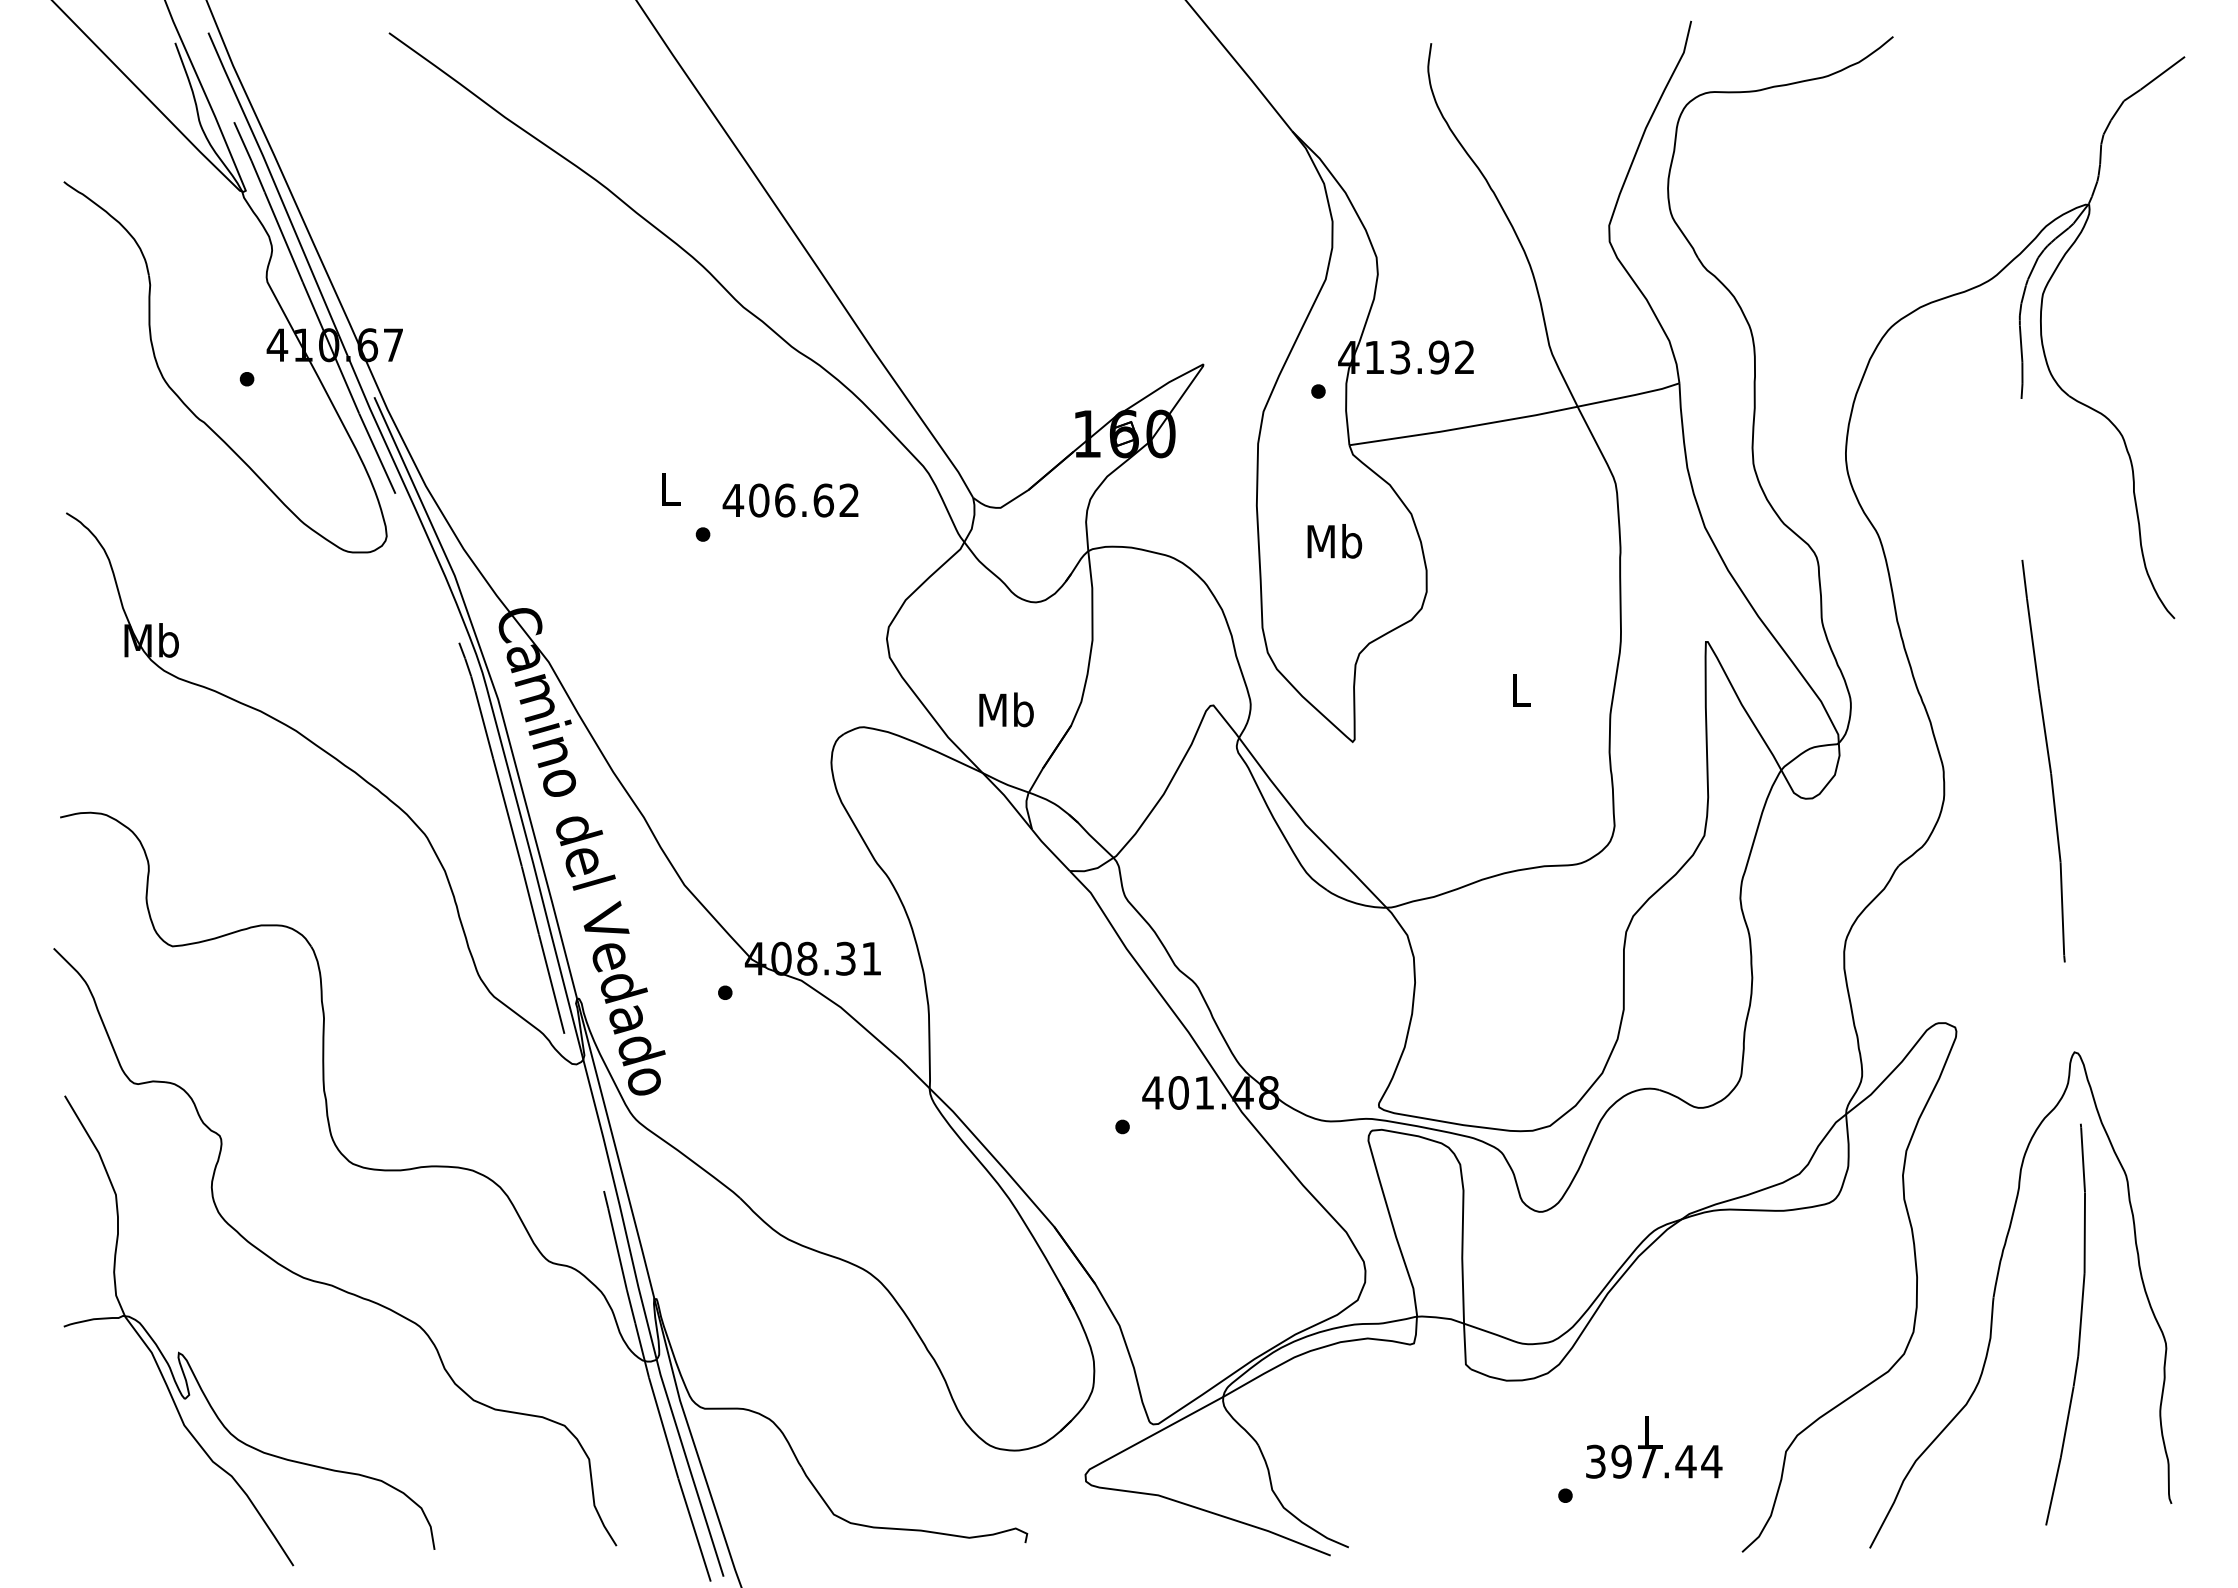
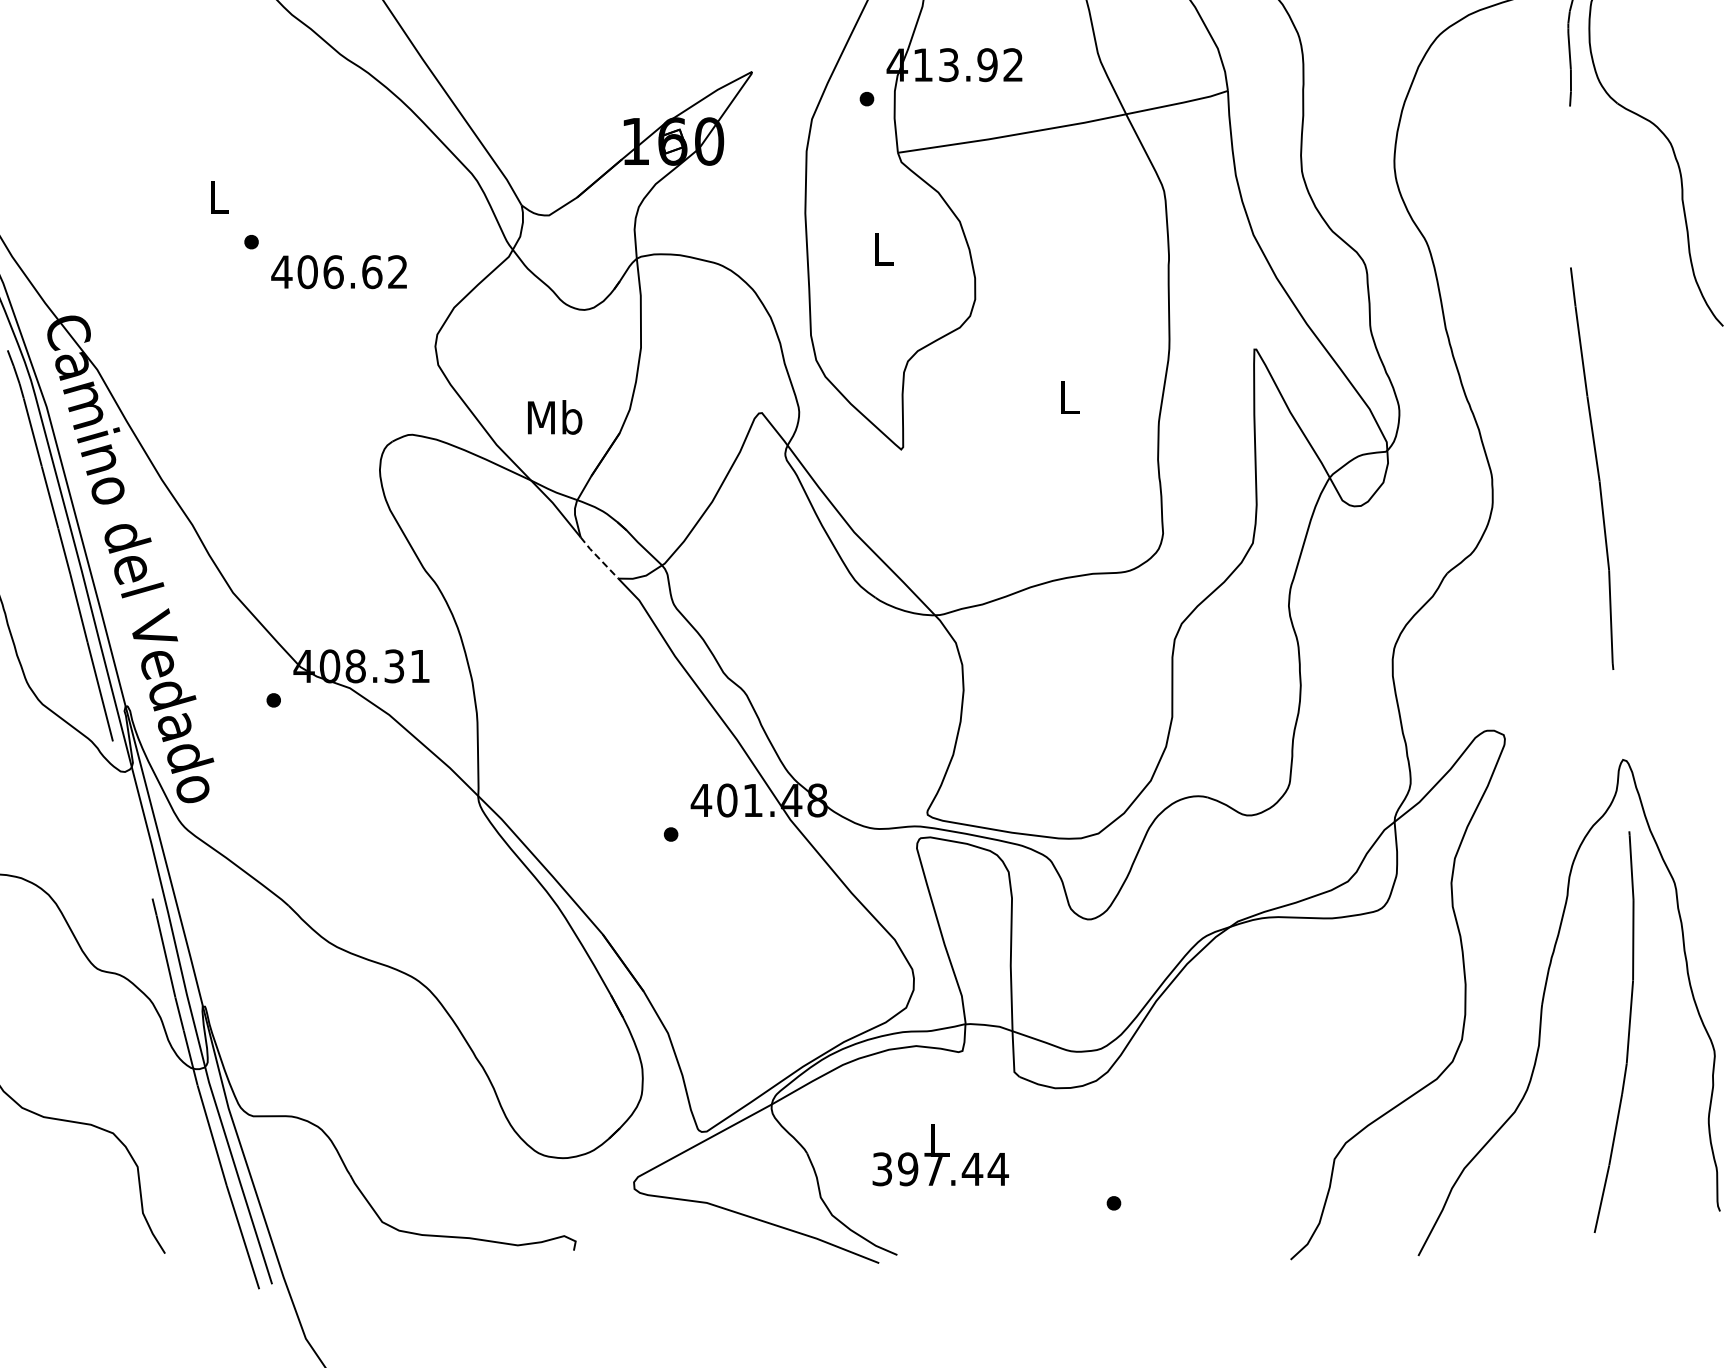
text: (790, 500) -> (339, 272), moved
text: (1334, 541) -> (883, 249), Mb -> L
line: (1050, 850) -> (599, 558), solid -> dashed
text: (1654, 1447) -> (941, 1155), moved

